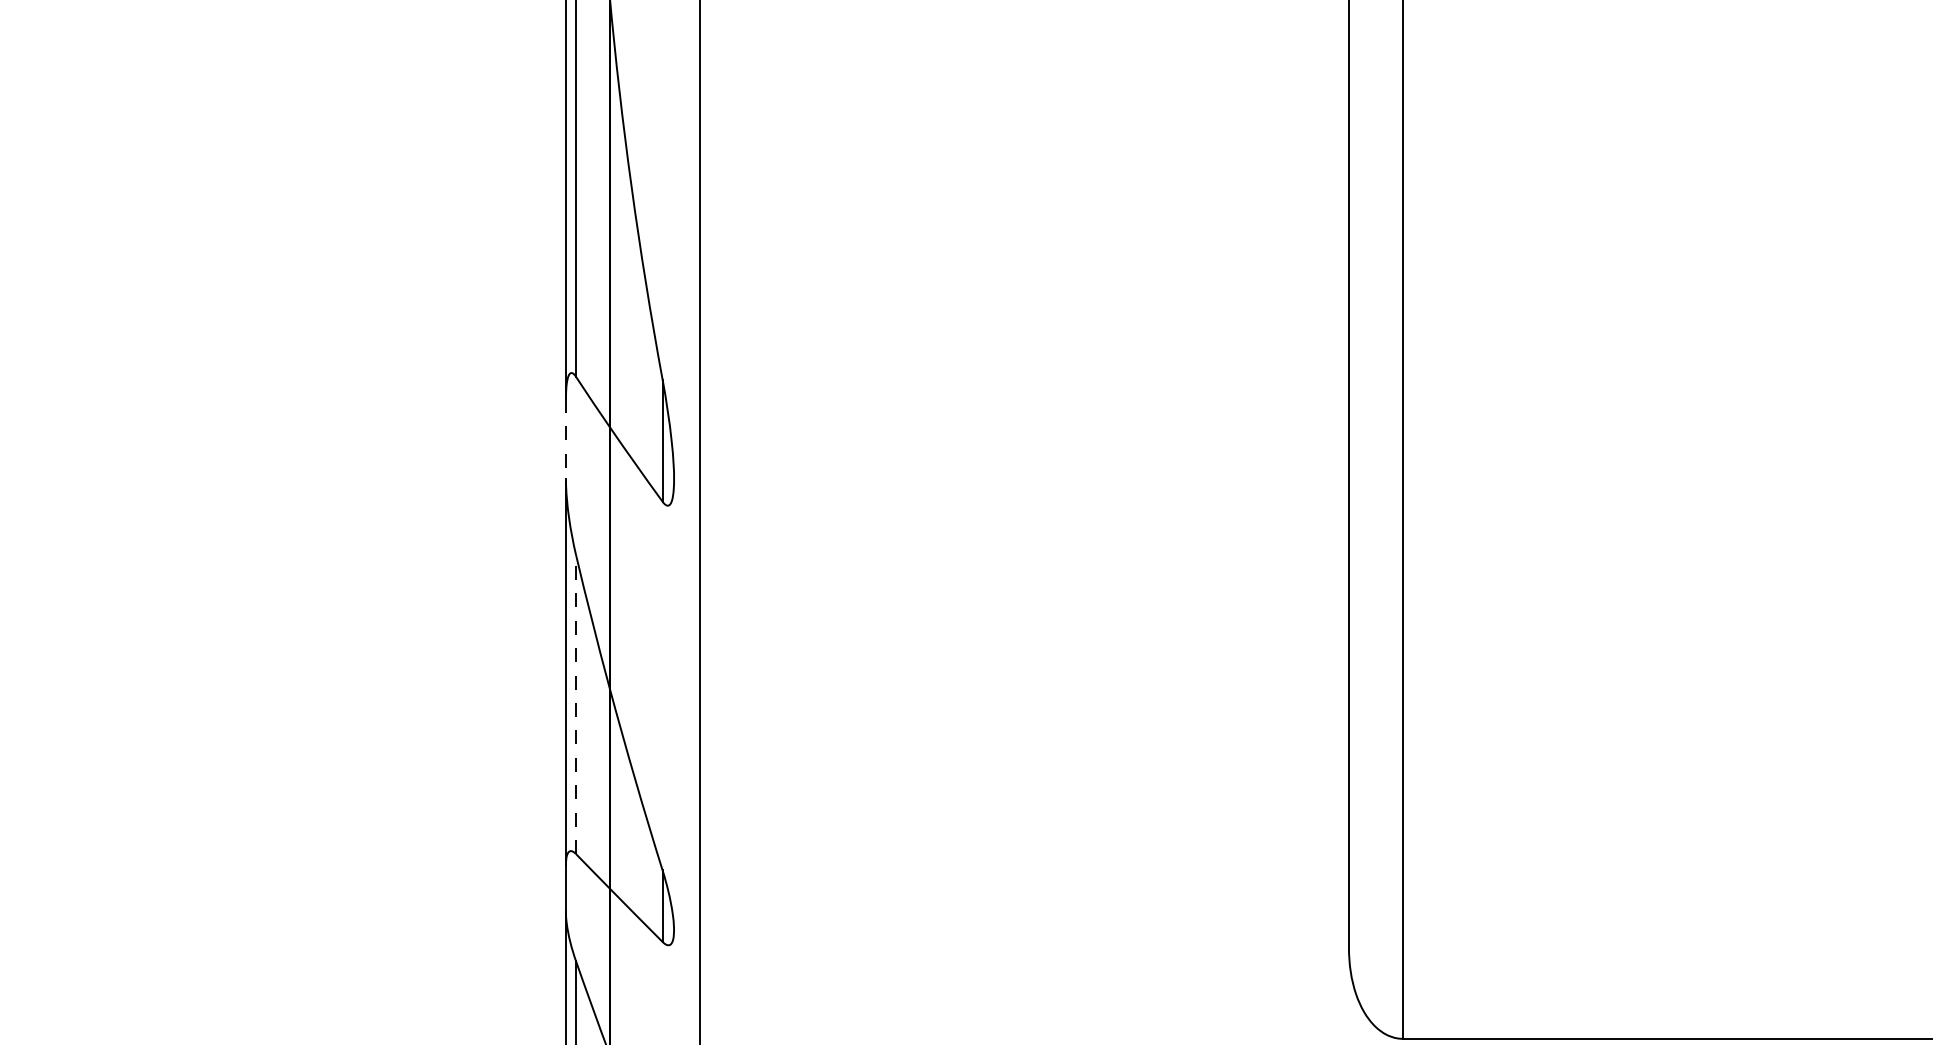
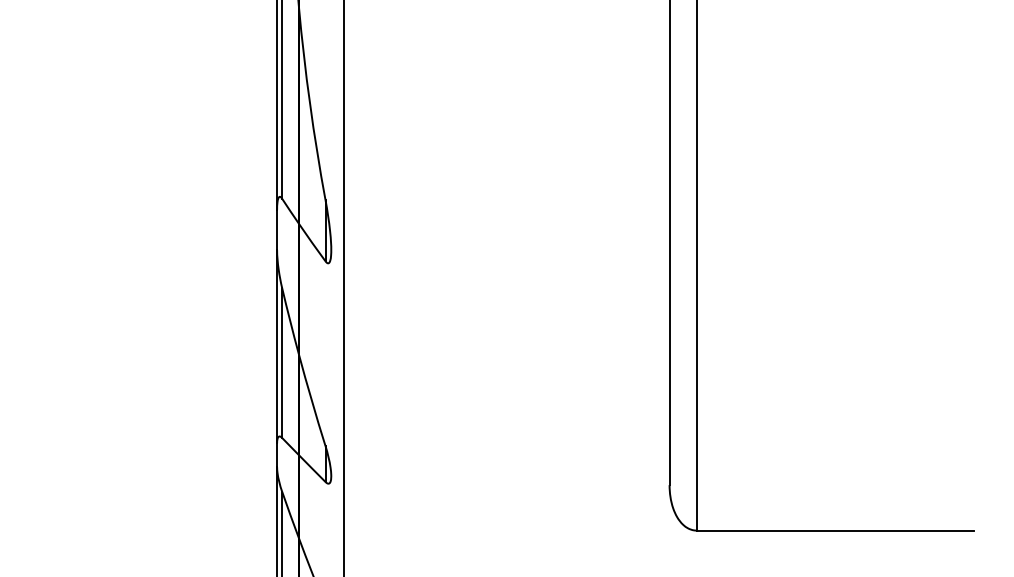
line: (566, 440) -> (277, 230), dashed -> solid
line: (576, 705) -> (282, 363), dashed -> solid

